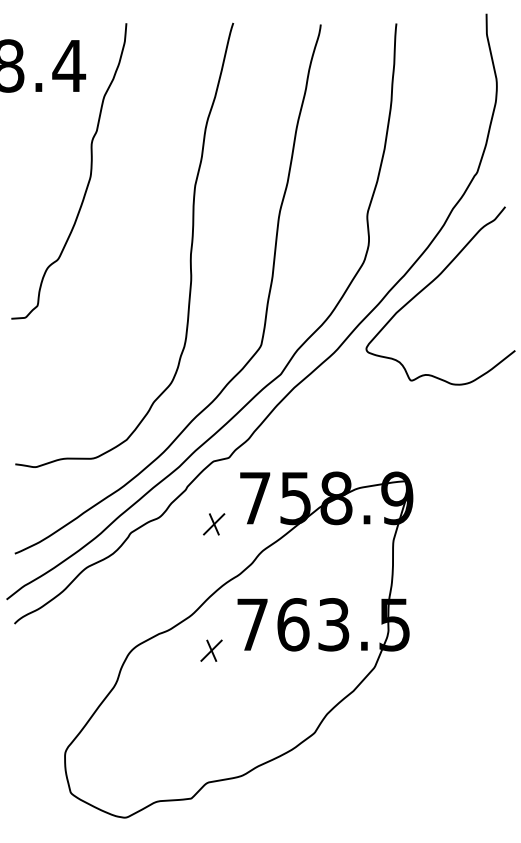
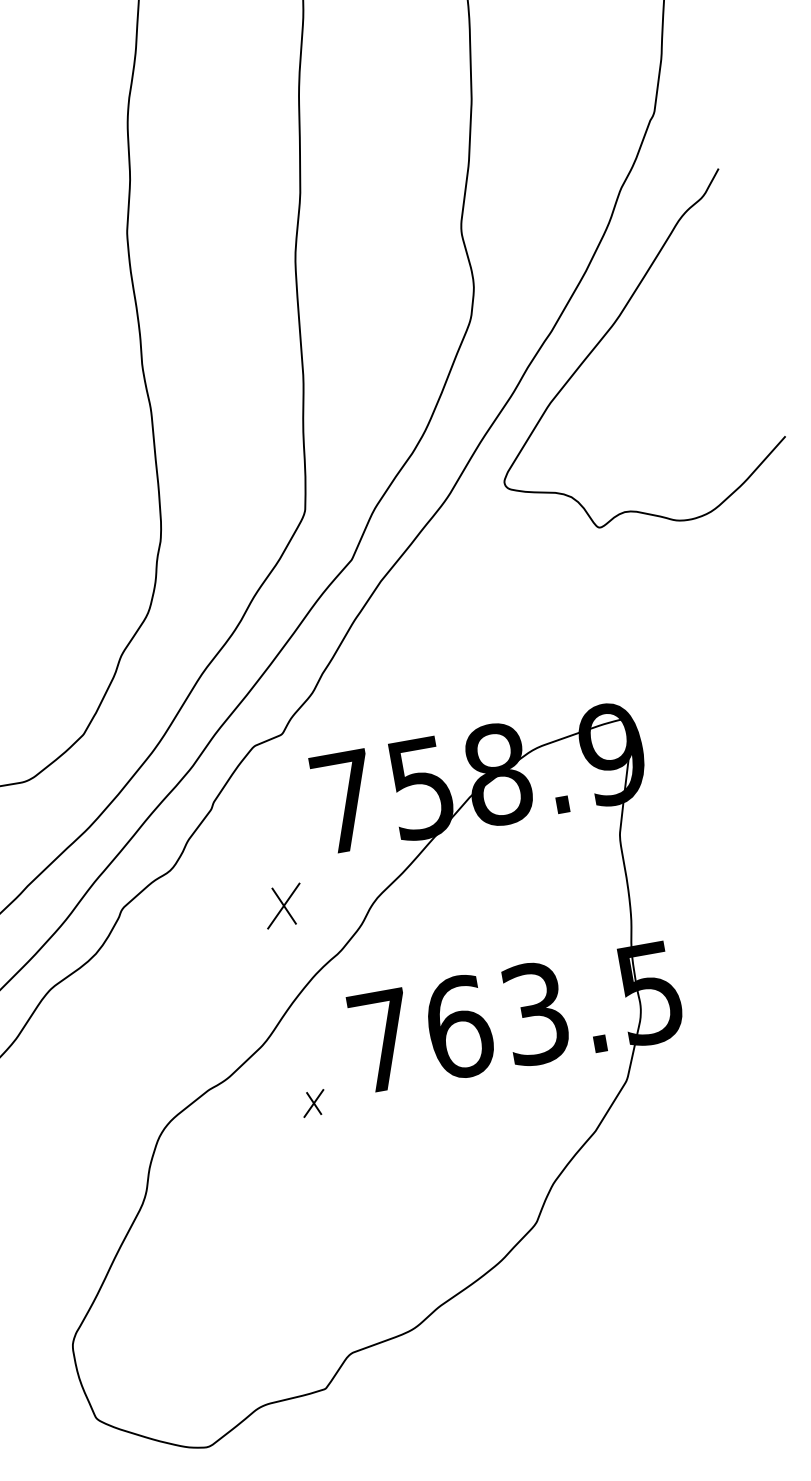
part: (214, 524) -> (284, 906), moved
part: (211, 650) -> (313, 1103), size x0.6

